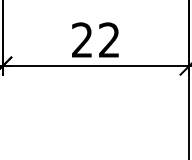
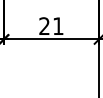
text: (109, 38) -> (58, 25), 22 -> 21

